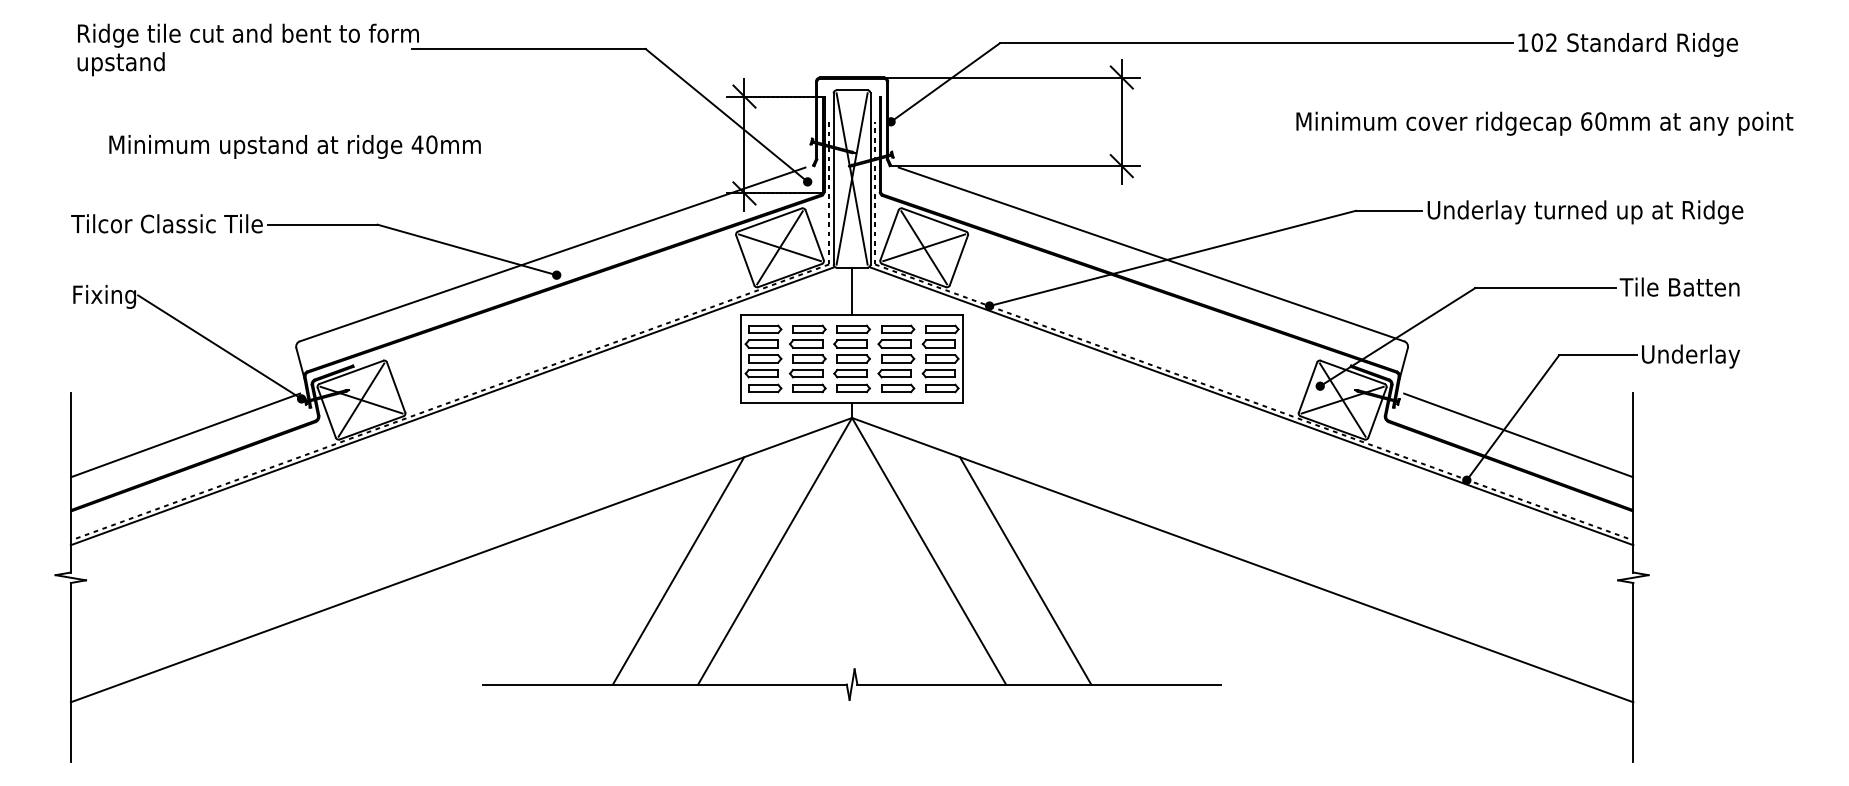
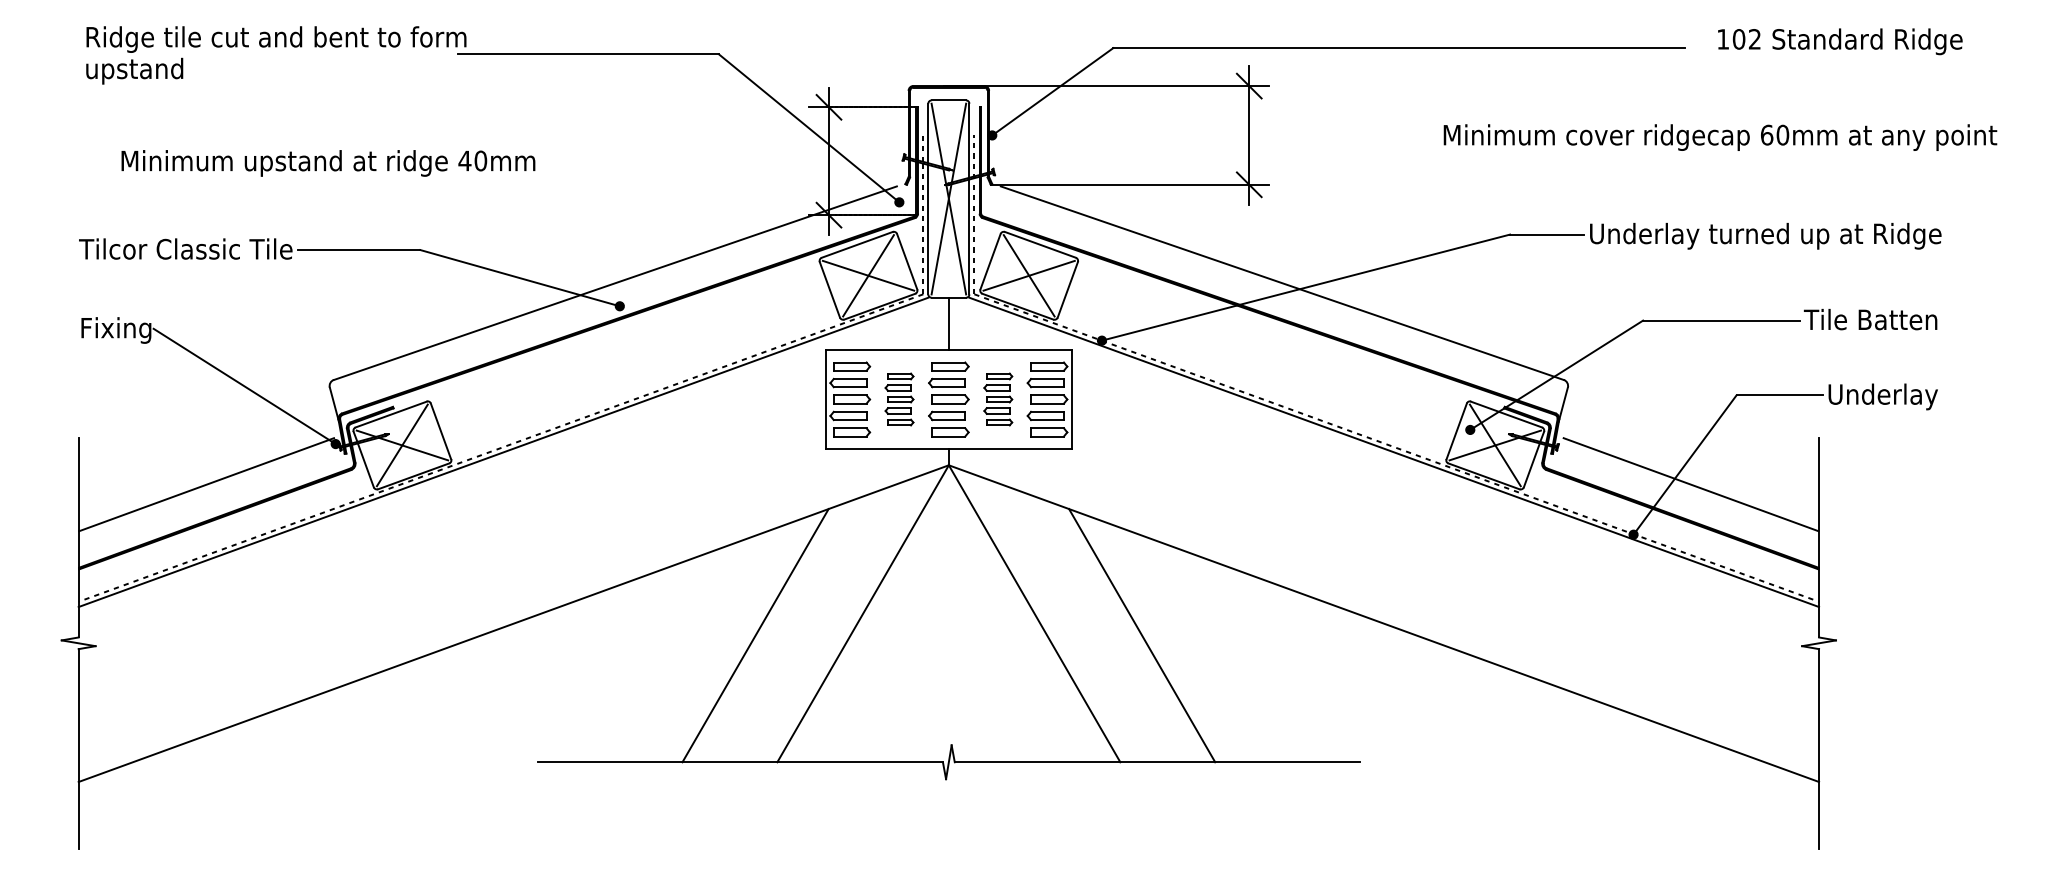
text: (1628, 44) -> (1840, 41), moved
part: (807, 358) -> (899, 399), size x0.7
part: (896, 358) -> (998, 399), size x0.7

